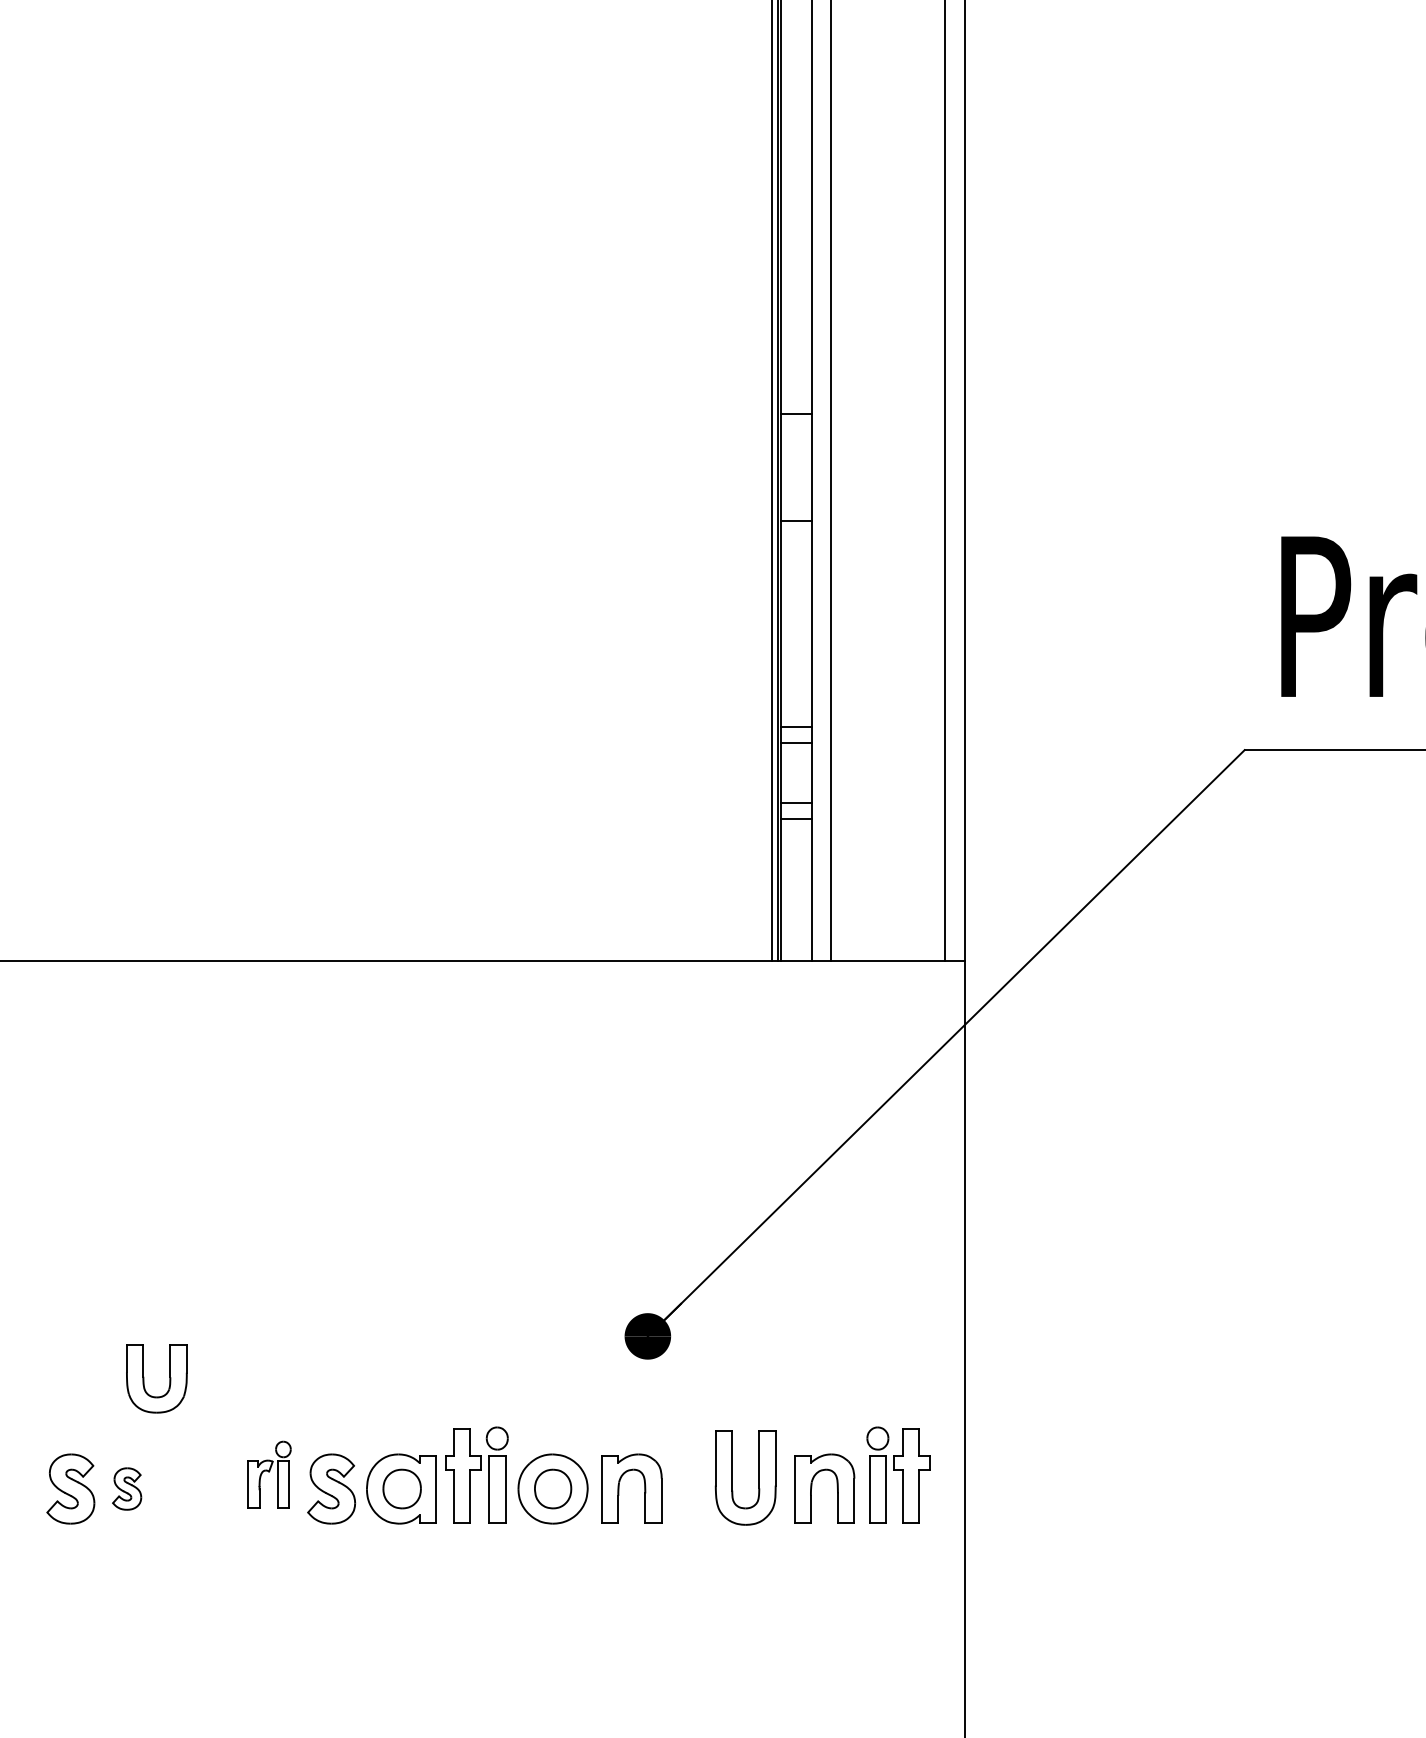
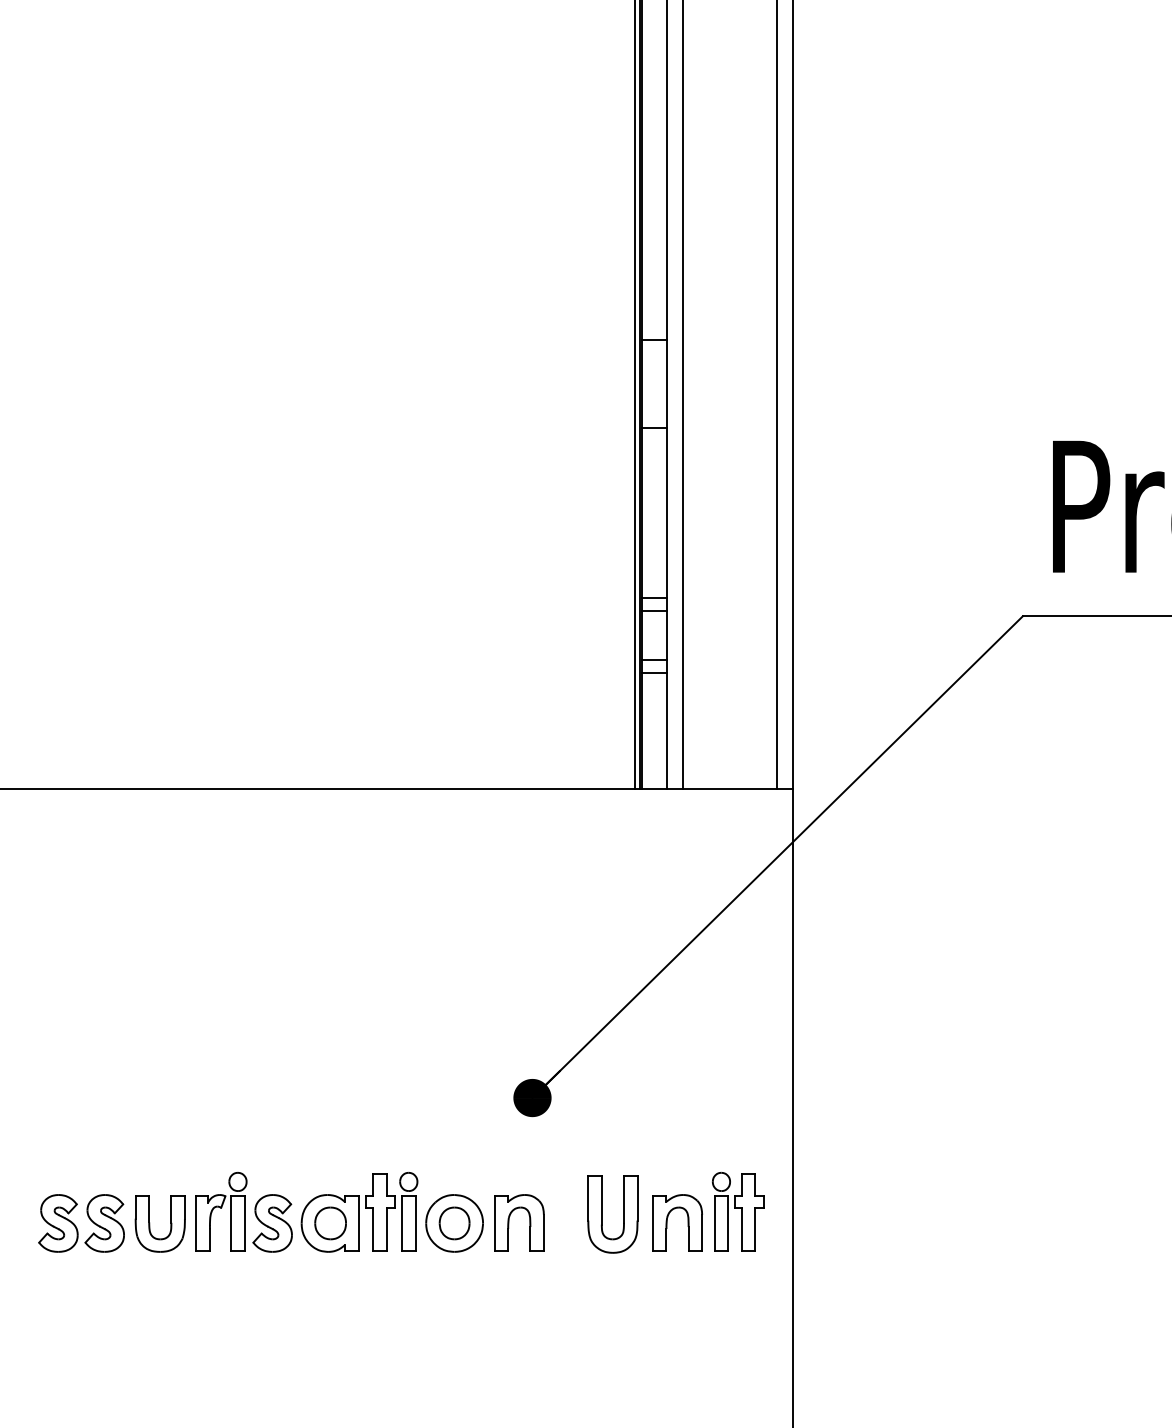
part: (144, 1378) -> (150, 1223), moved
part: (269, 1474) -> (221, 1211), size x1.43
part: (126, 1488) -> (104, 1222), size x1.67

